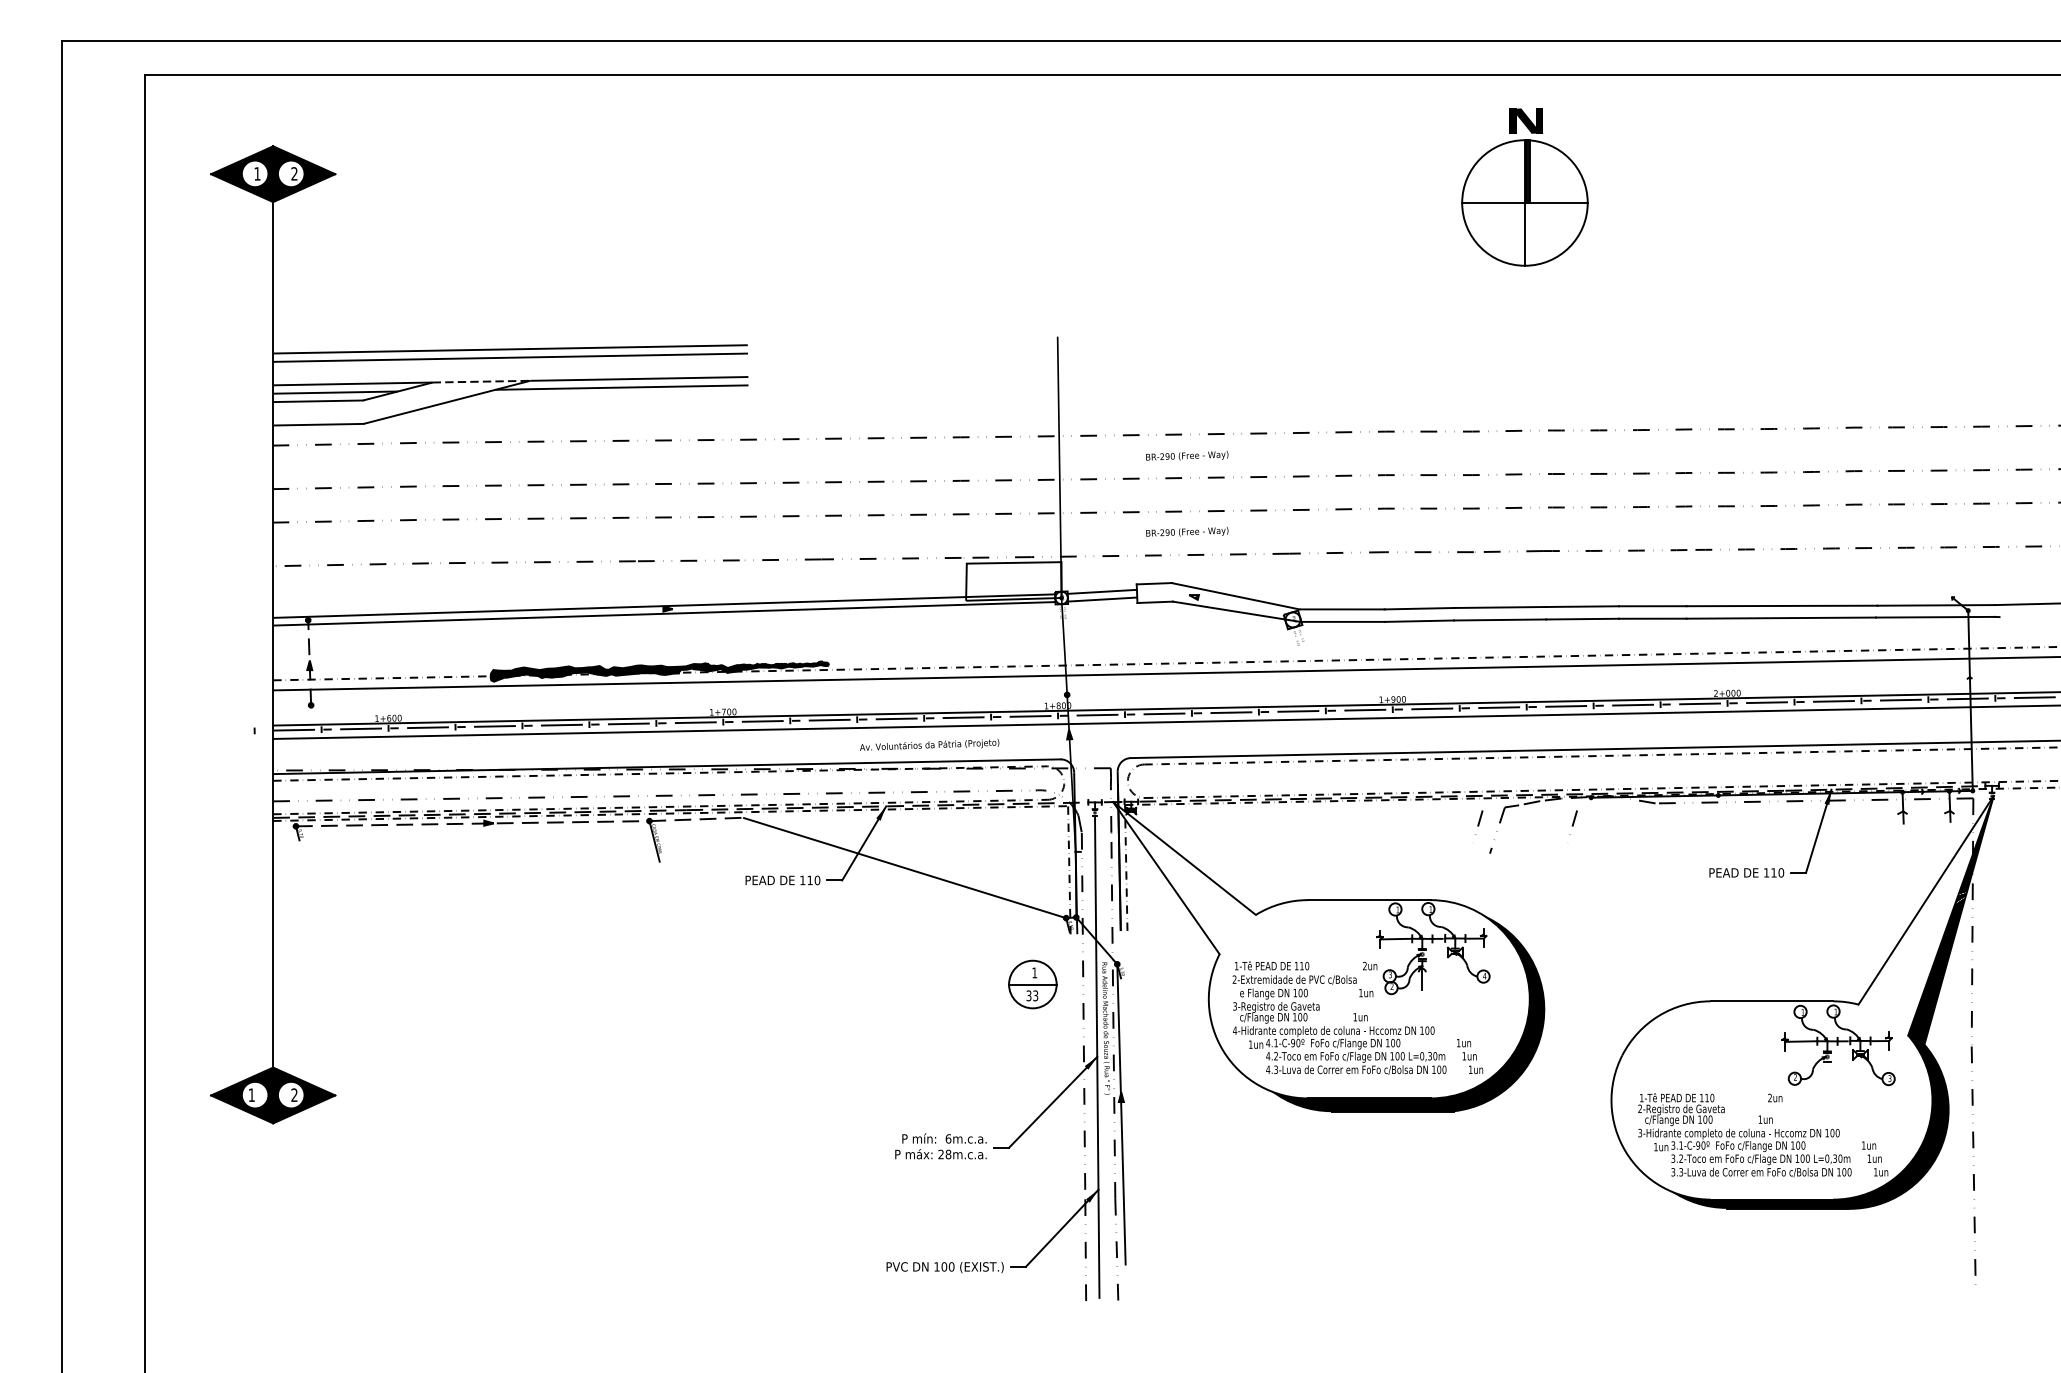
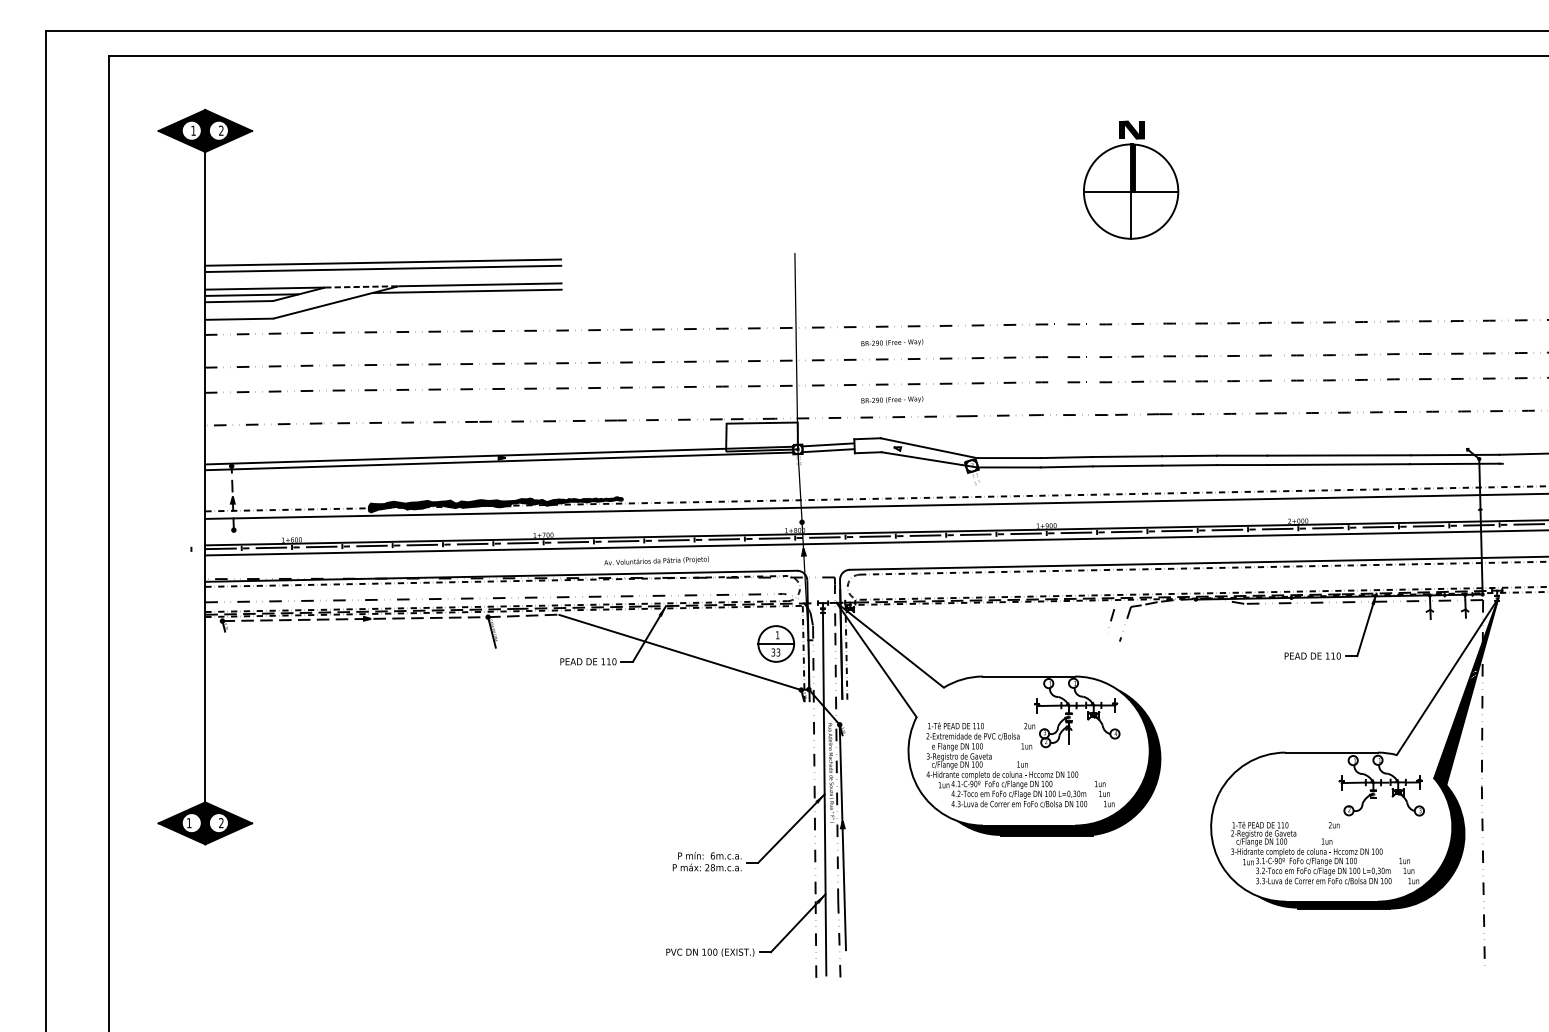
part: (1525, 186) -> (1131, 179), moved
text: (929, 744) -> (656, 560), moved
line: (1573, 822) -> (1182, 618), removed
part: (1031, 983) -> (775, 643), moved

